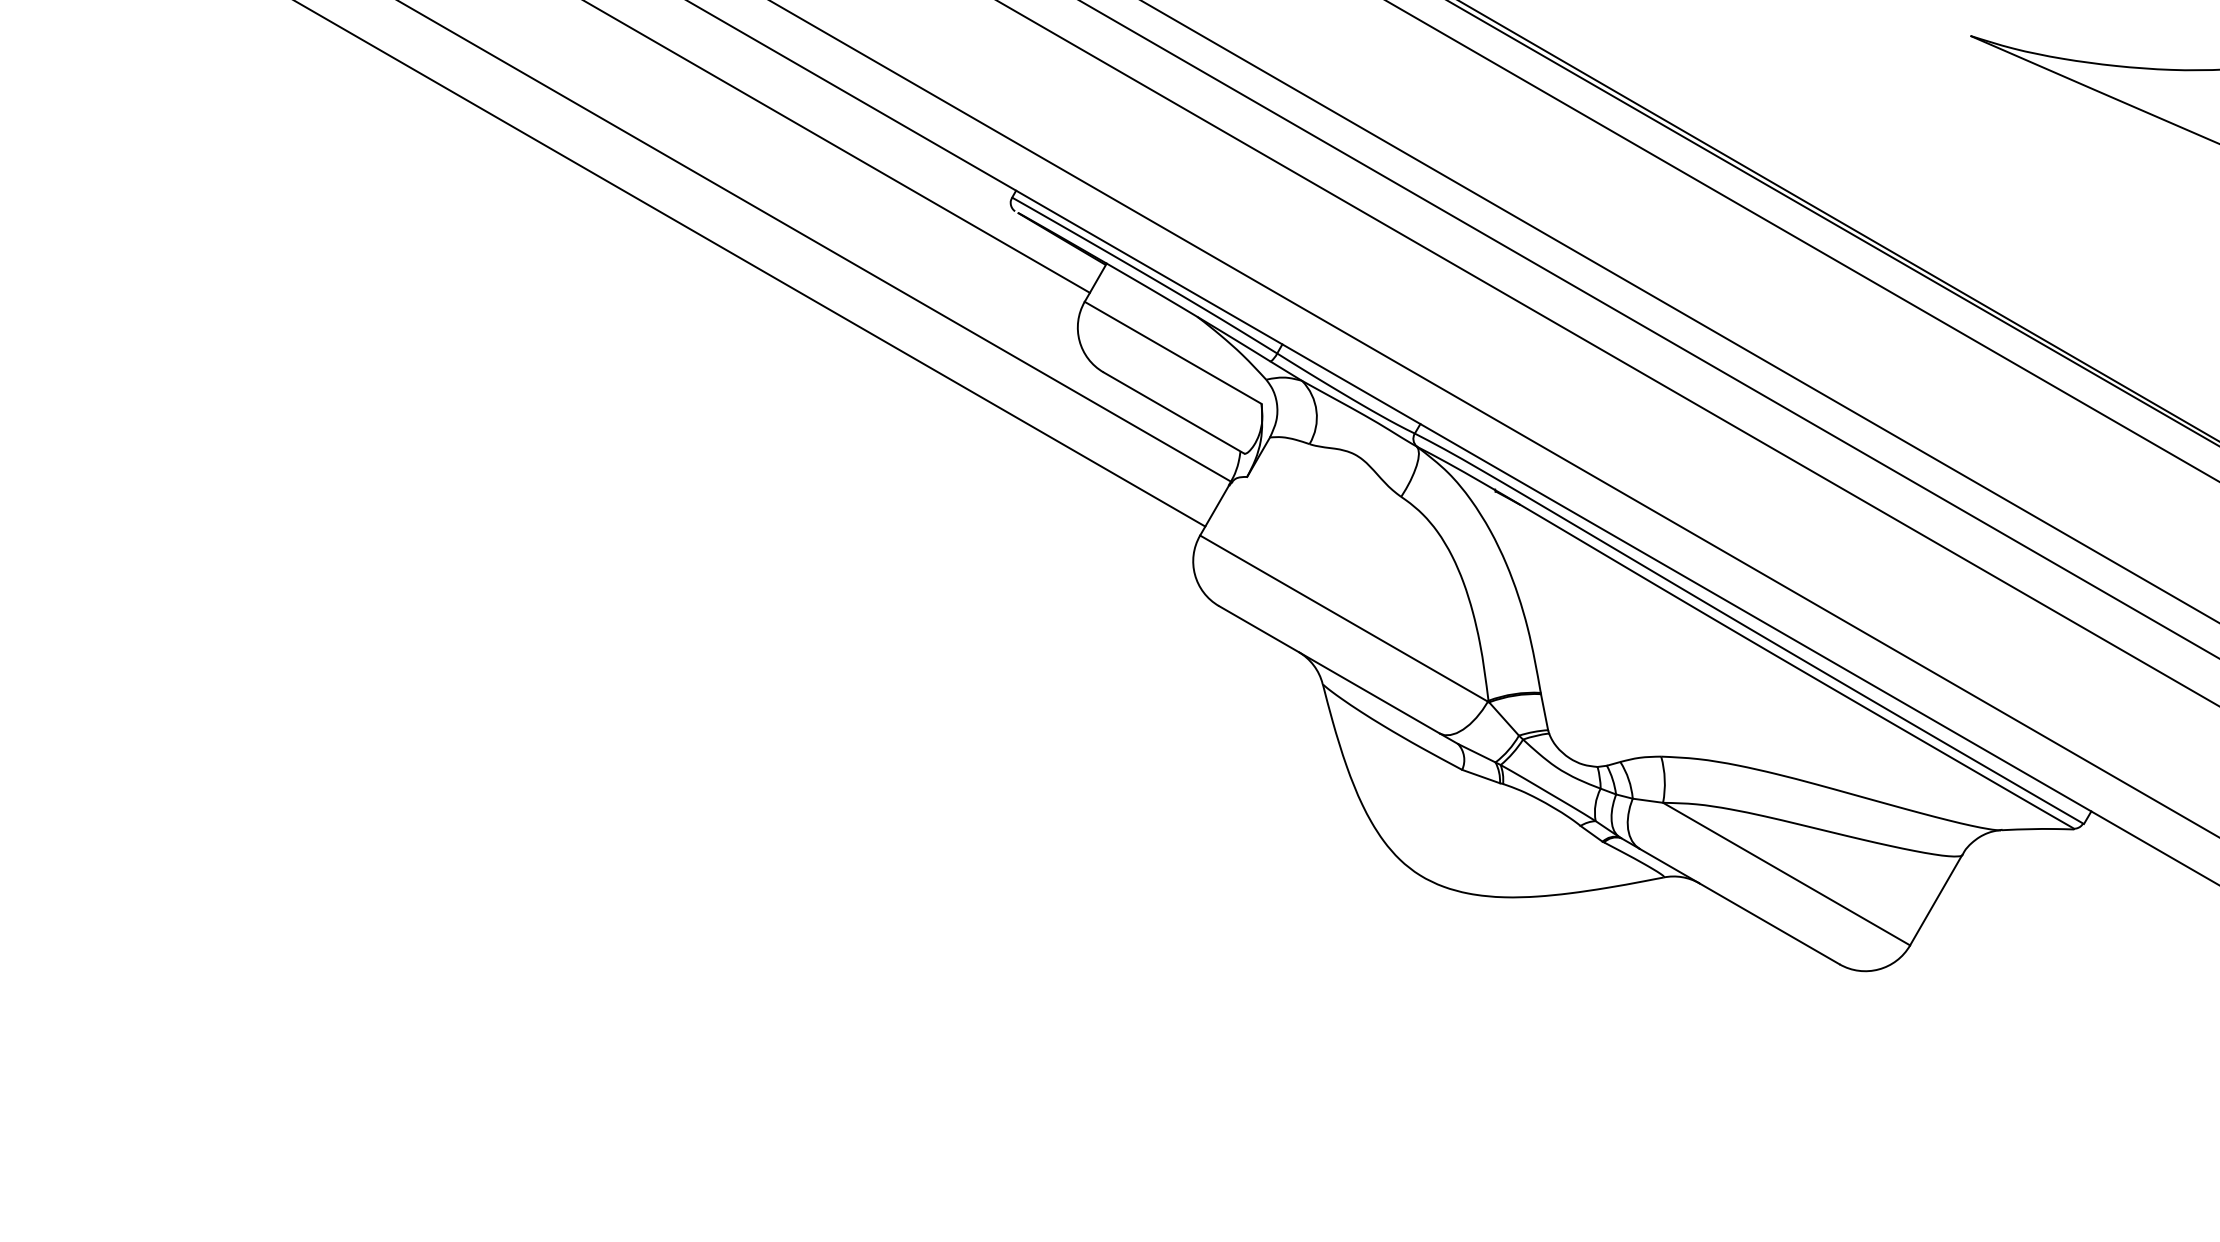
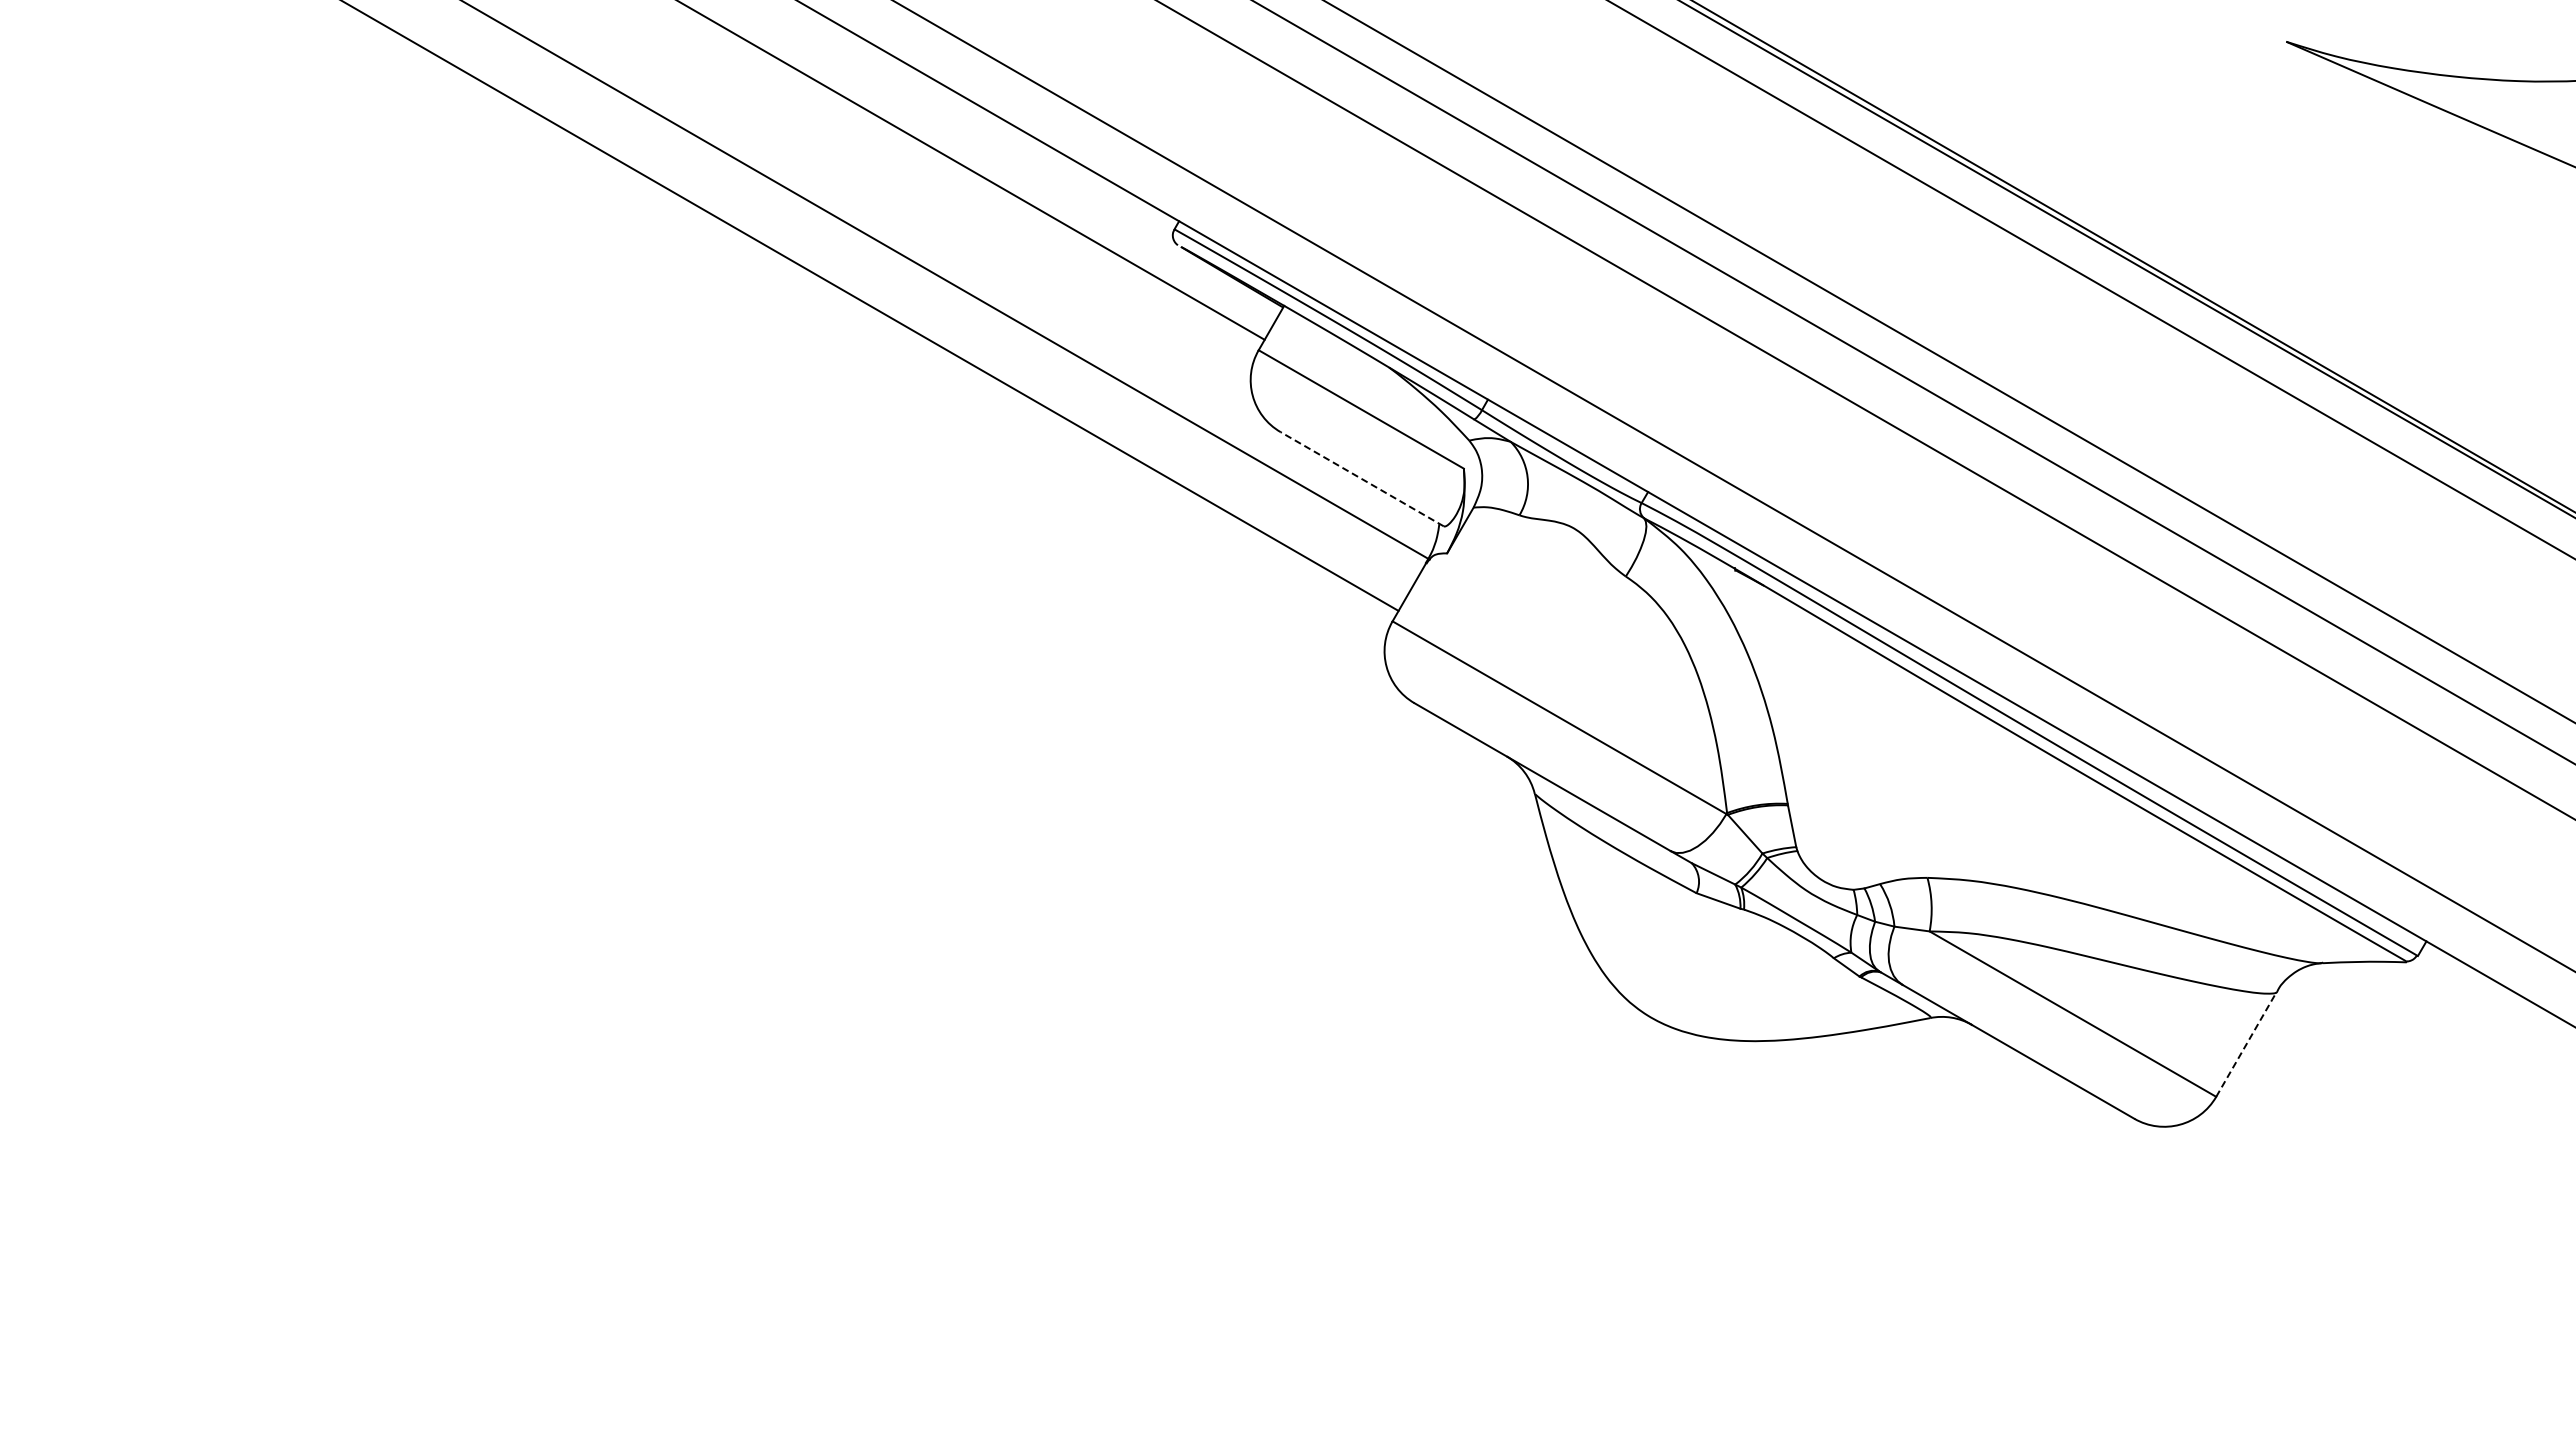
line: (1173, 412) -> (1361, 478), solid -> dashed
line: (1936, 900) -> (2246, 1044), solid -> dashed

